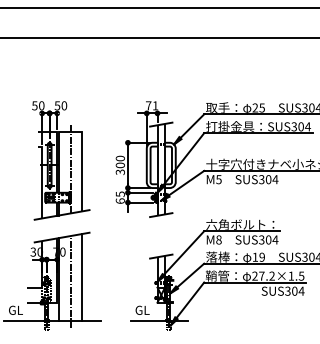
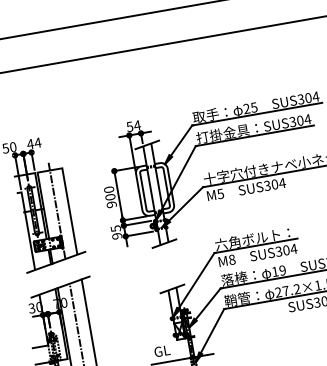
text: (60, 105) -> (33, 143), 50 -> 44
text: (151, 105) -> (132, 125), 71 -> 54
text: (120, 172) -> (111, 204), 300 -> 900
text: (119, 200) -> (116, 235), 65 -> 95

